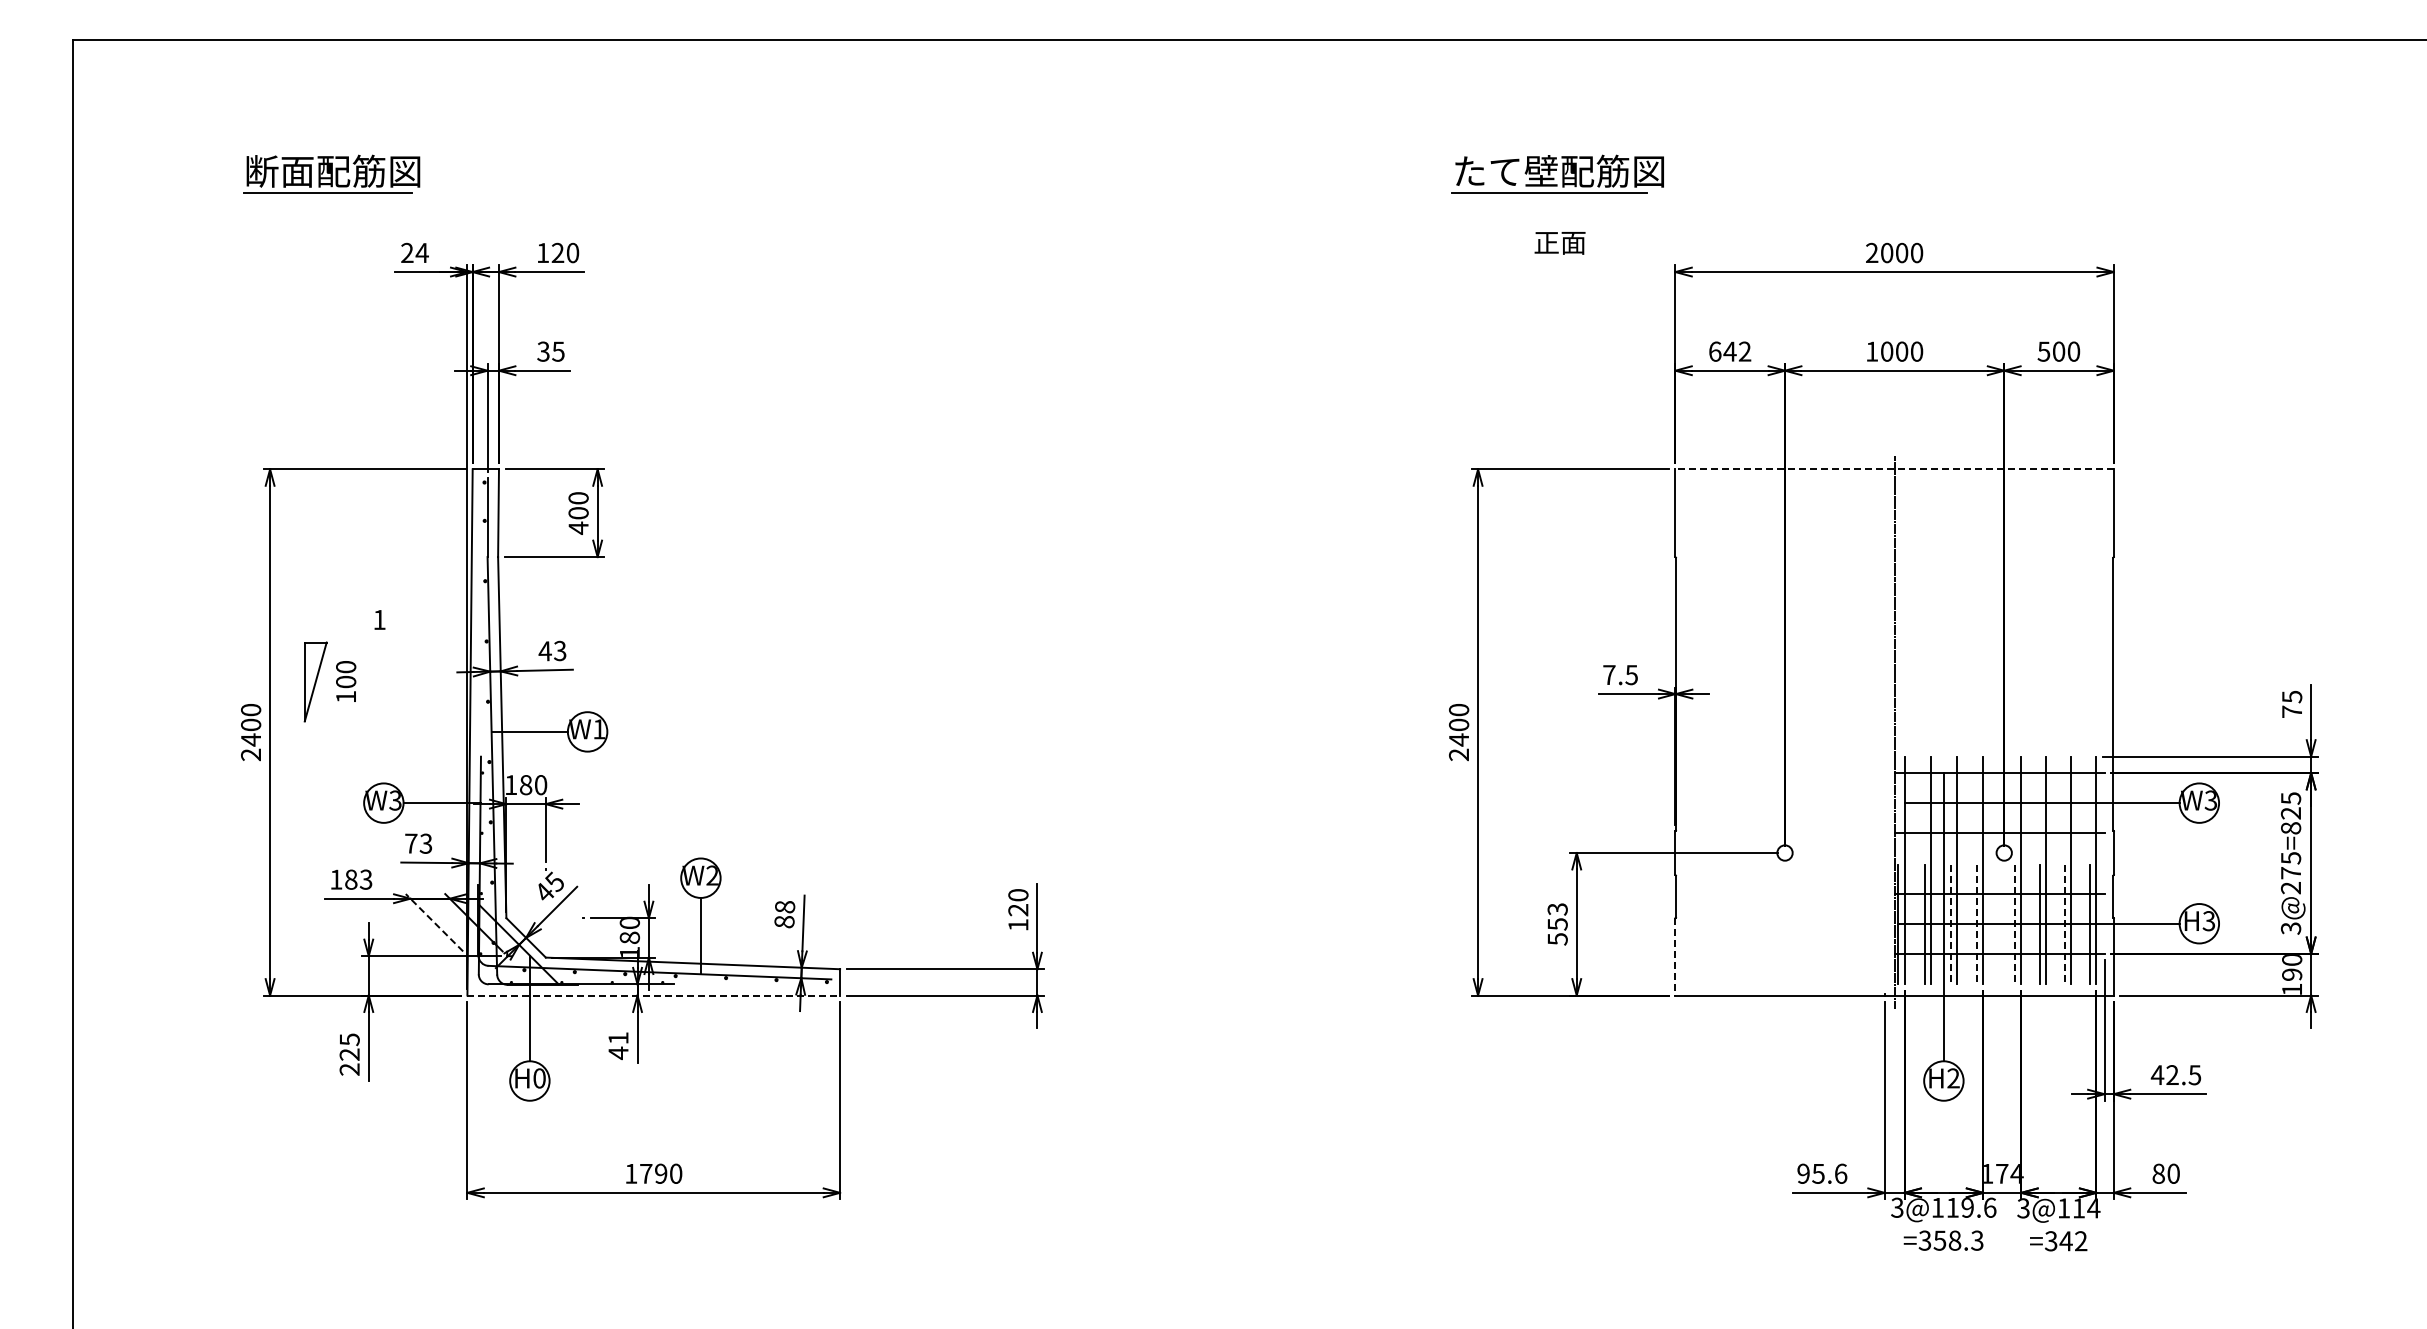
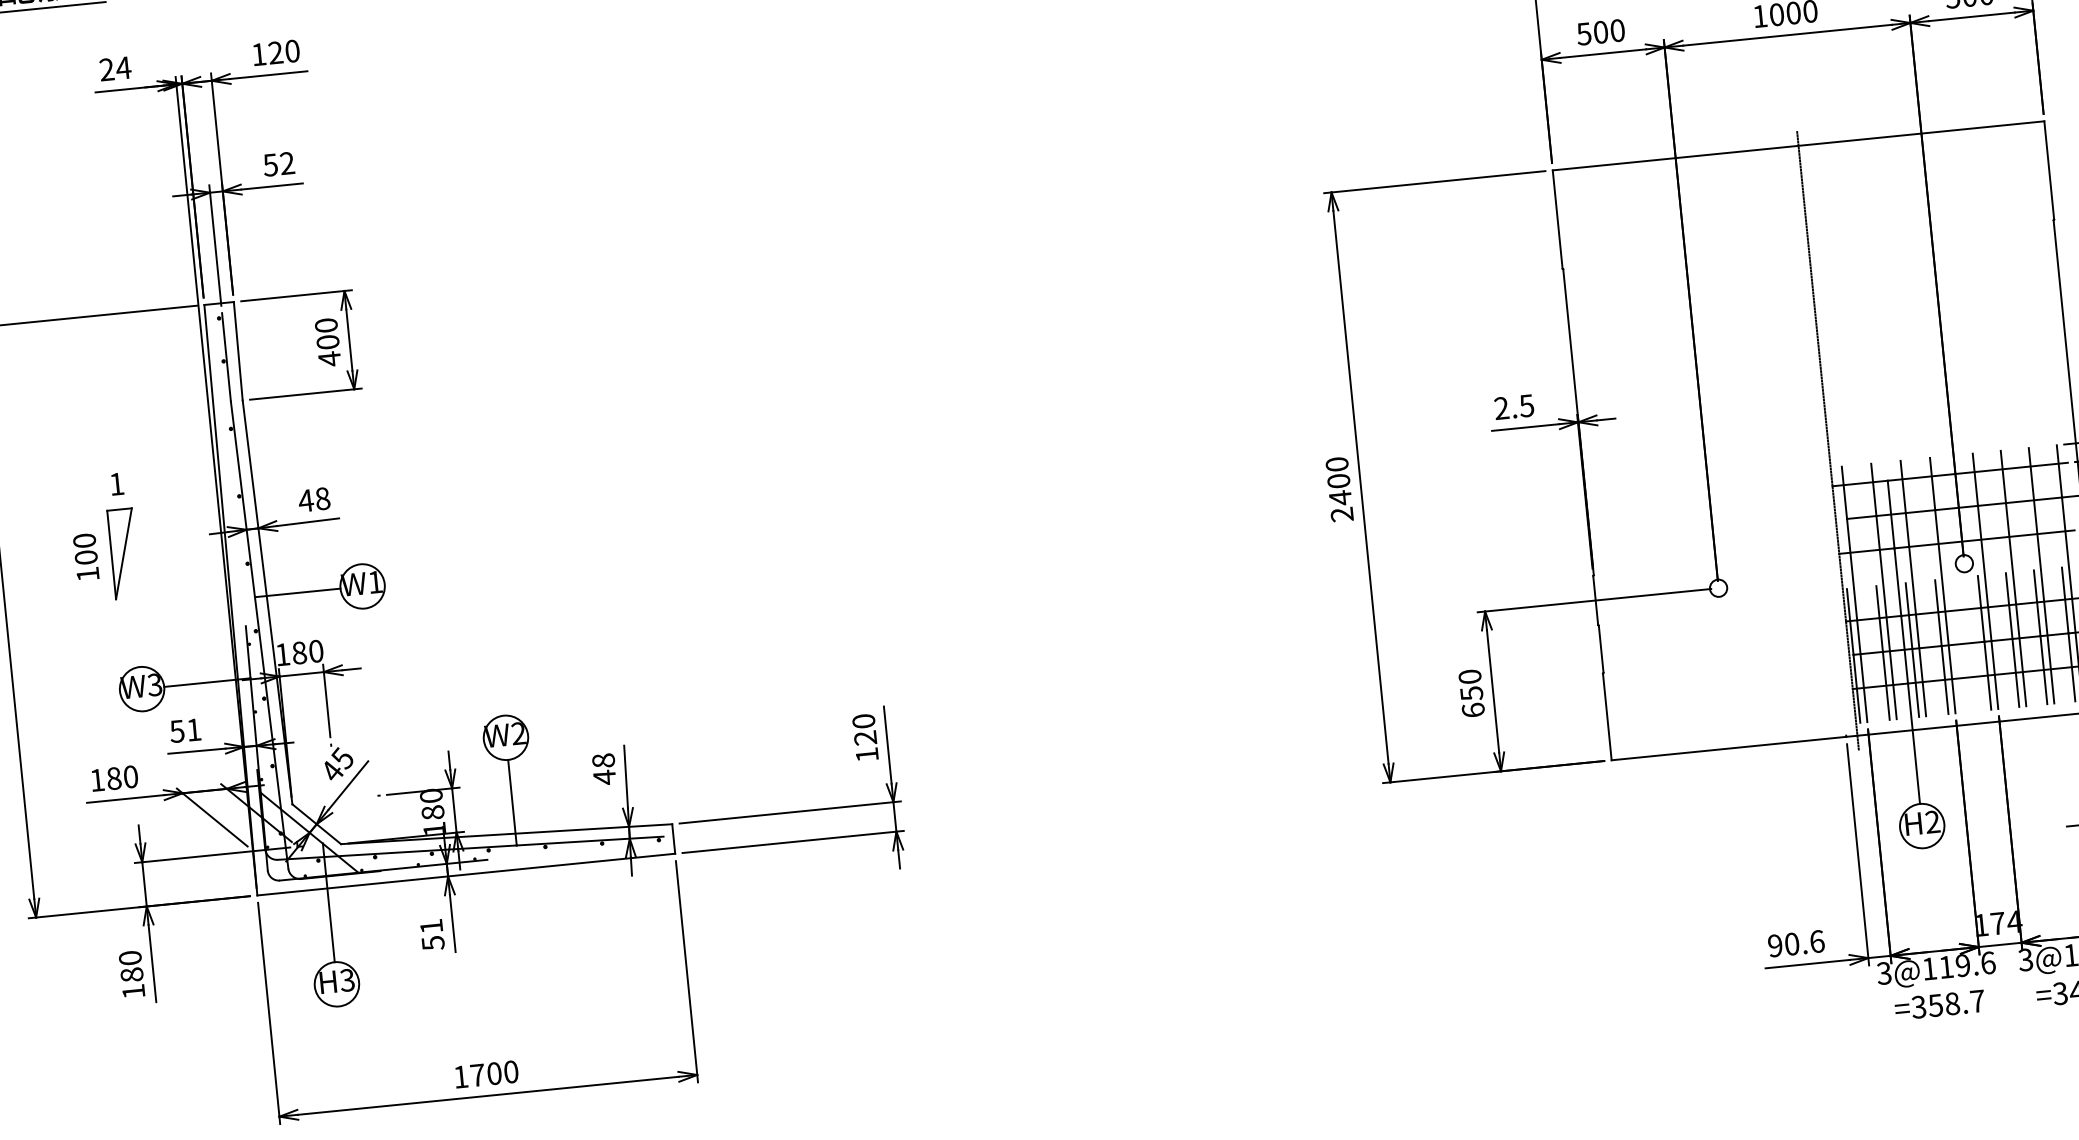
text: (551, 351) -> (279, 164), 35 -> 52
text: (1729, 351) -> (1600, 32), 642 -> 500
line: (1894, 469) -> (1798, 146), dashed -> solid
text: (560, 651) -> (323, 499), 43 -> 48
text: (1609, 674) -> (1501, 407), 7.5 -> 2.5
part: (315, 681) -> (123, 553), moved
text: (418, 843) -> (185, 730), 73 -> 51
text: (365, 879) -> (130, 776), 183 -> 180
text: (784, 921) -> (604, 776), 88 -> 48
line: (434, 922) -> (212, 817), dashed -> solid
text: (1557, 924) -> (1471, 693), 553 -> 650
line: (1950, 924) -> (1912, 649), dashed -> solid
line: (1976, 924) -> (1941, 646), dashed -> solid
line: (2015, 924) -> (1985, 642), dashed -> solid
line: (2065, 924) -> (2041, 636), dashed -> solid
line: (1675, 956) -> (1607, 716), dashed -> solid
line: (654, 995) -> (467, 874), dashed -> solid
text: (618, 1053) -> (433, 943), 41 -> 51
text: (349, 1054) -> (131, 974), 225 -> 180
text: (539, 1078) -> (347, 980), H0 -> H3
text: (661, 1173) -> (494, 1073), 1790 -> 1700
text: (1818, 1173) -> (1792, 943), 95.6 -> 90.6
text: (1977, 1240) -> (1977, 1001), =358.3 -> =358.7

